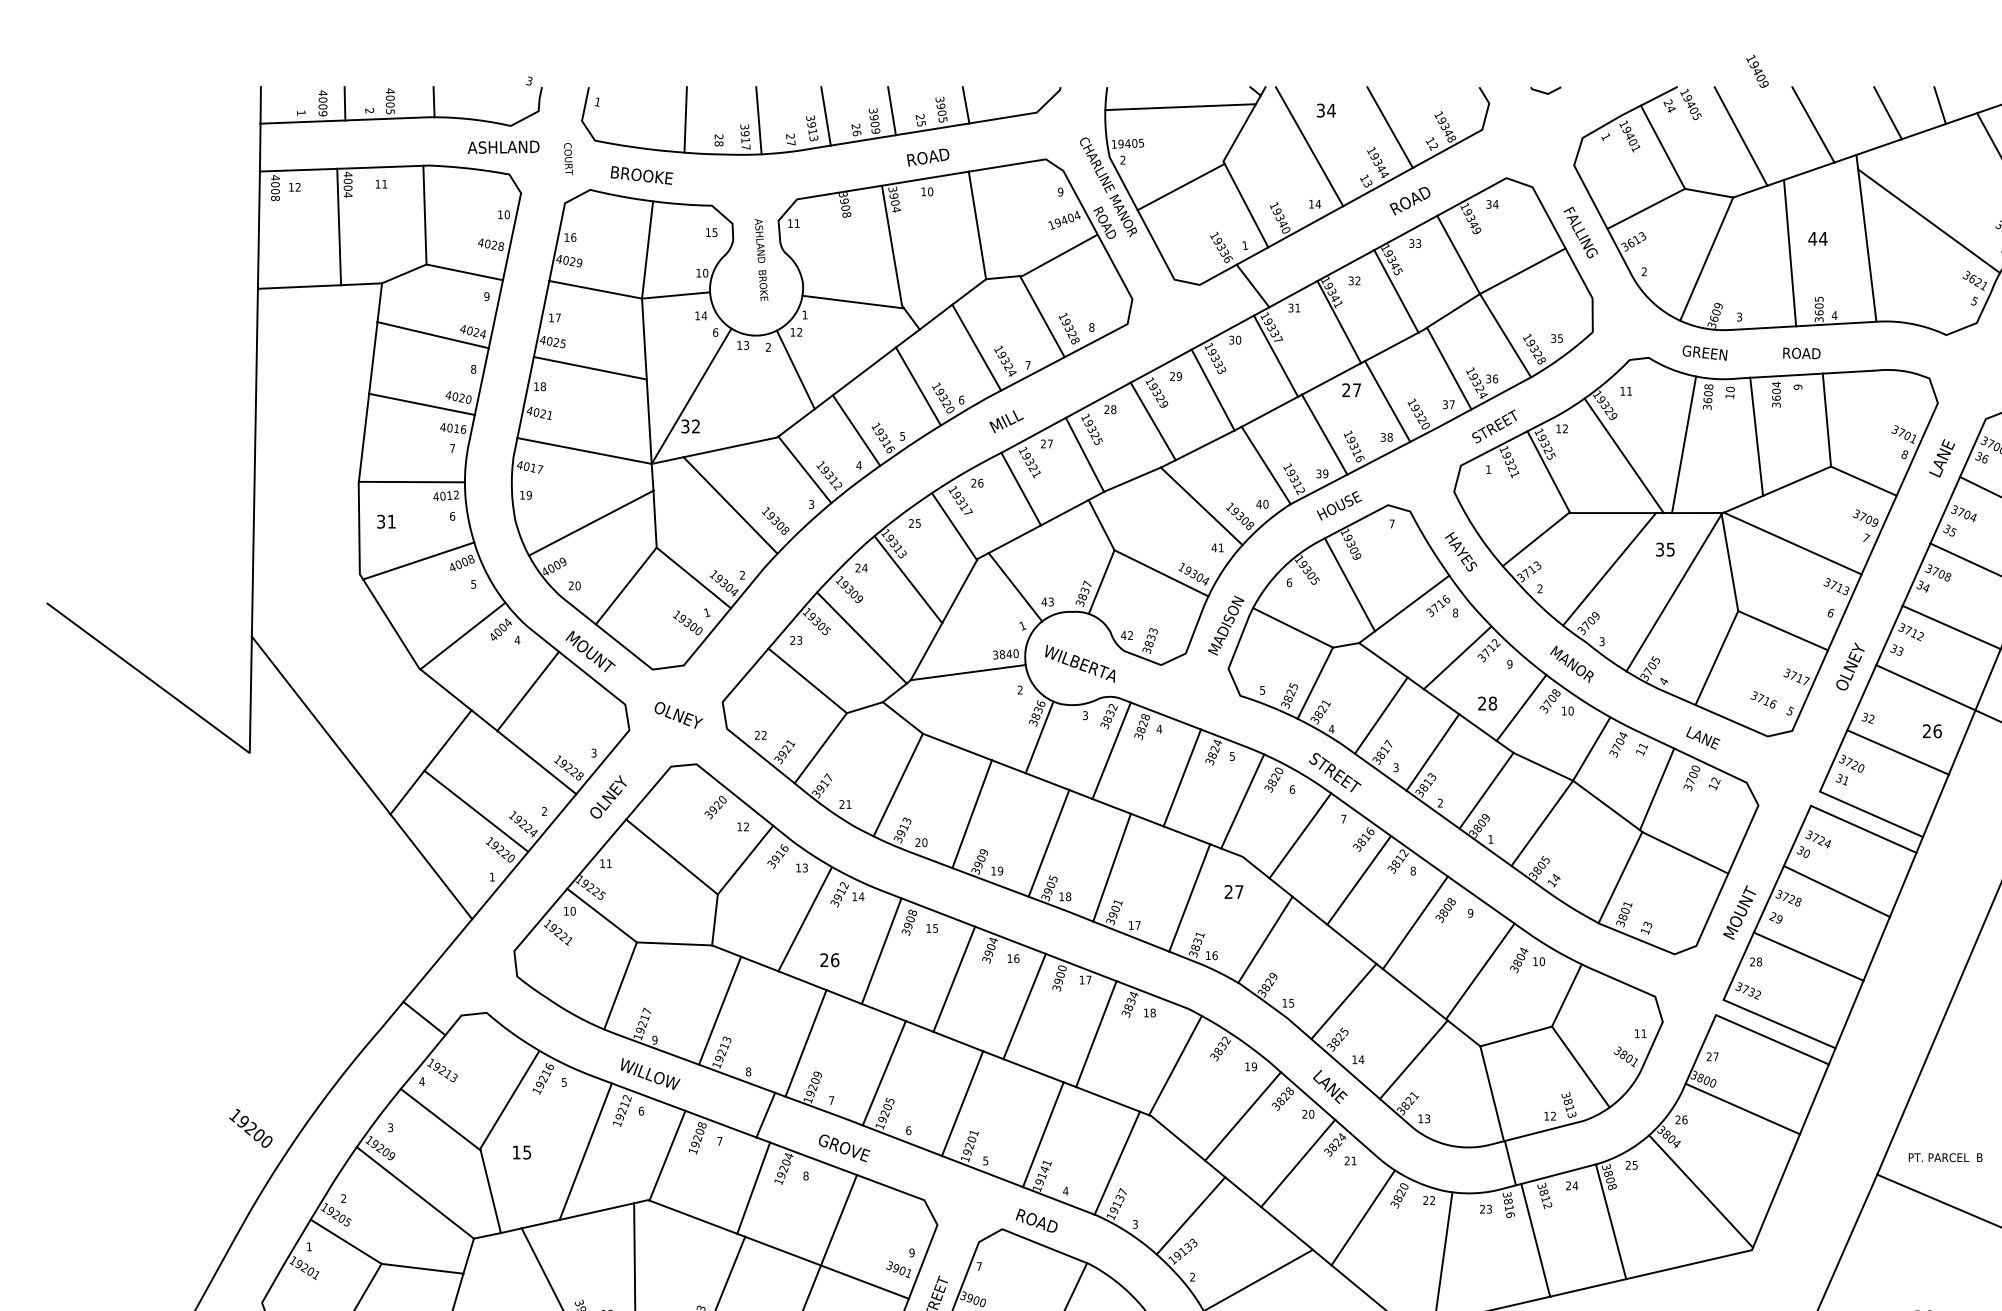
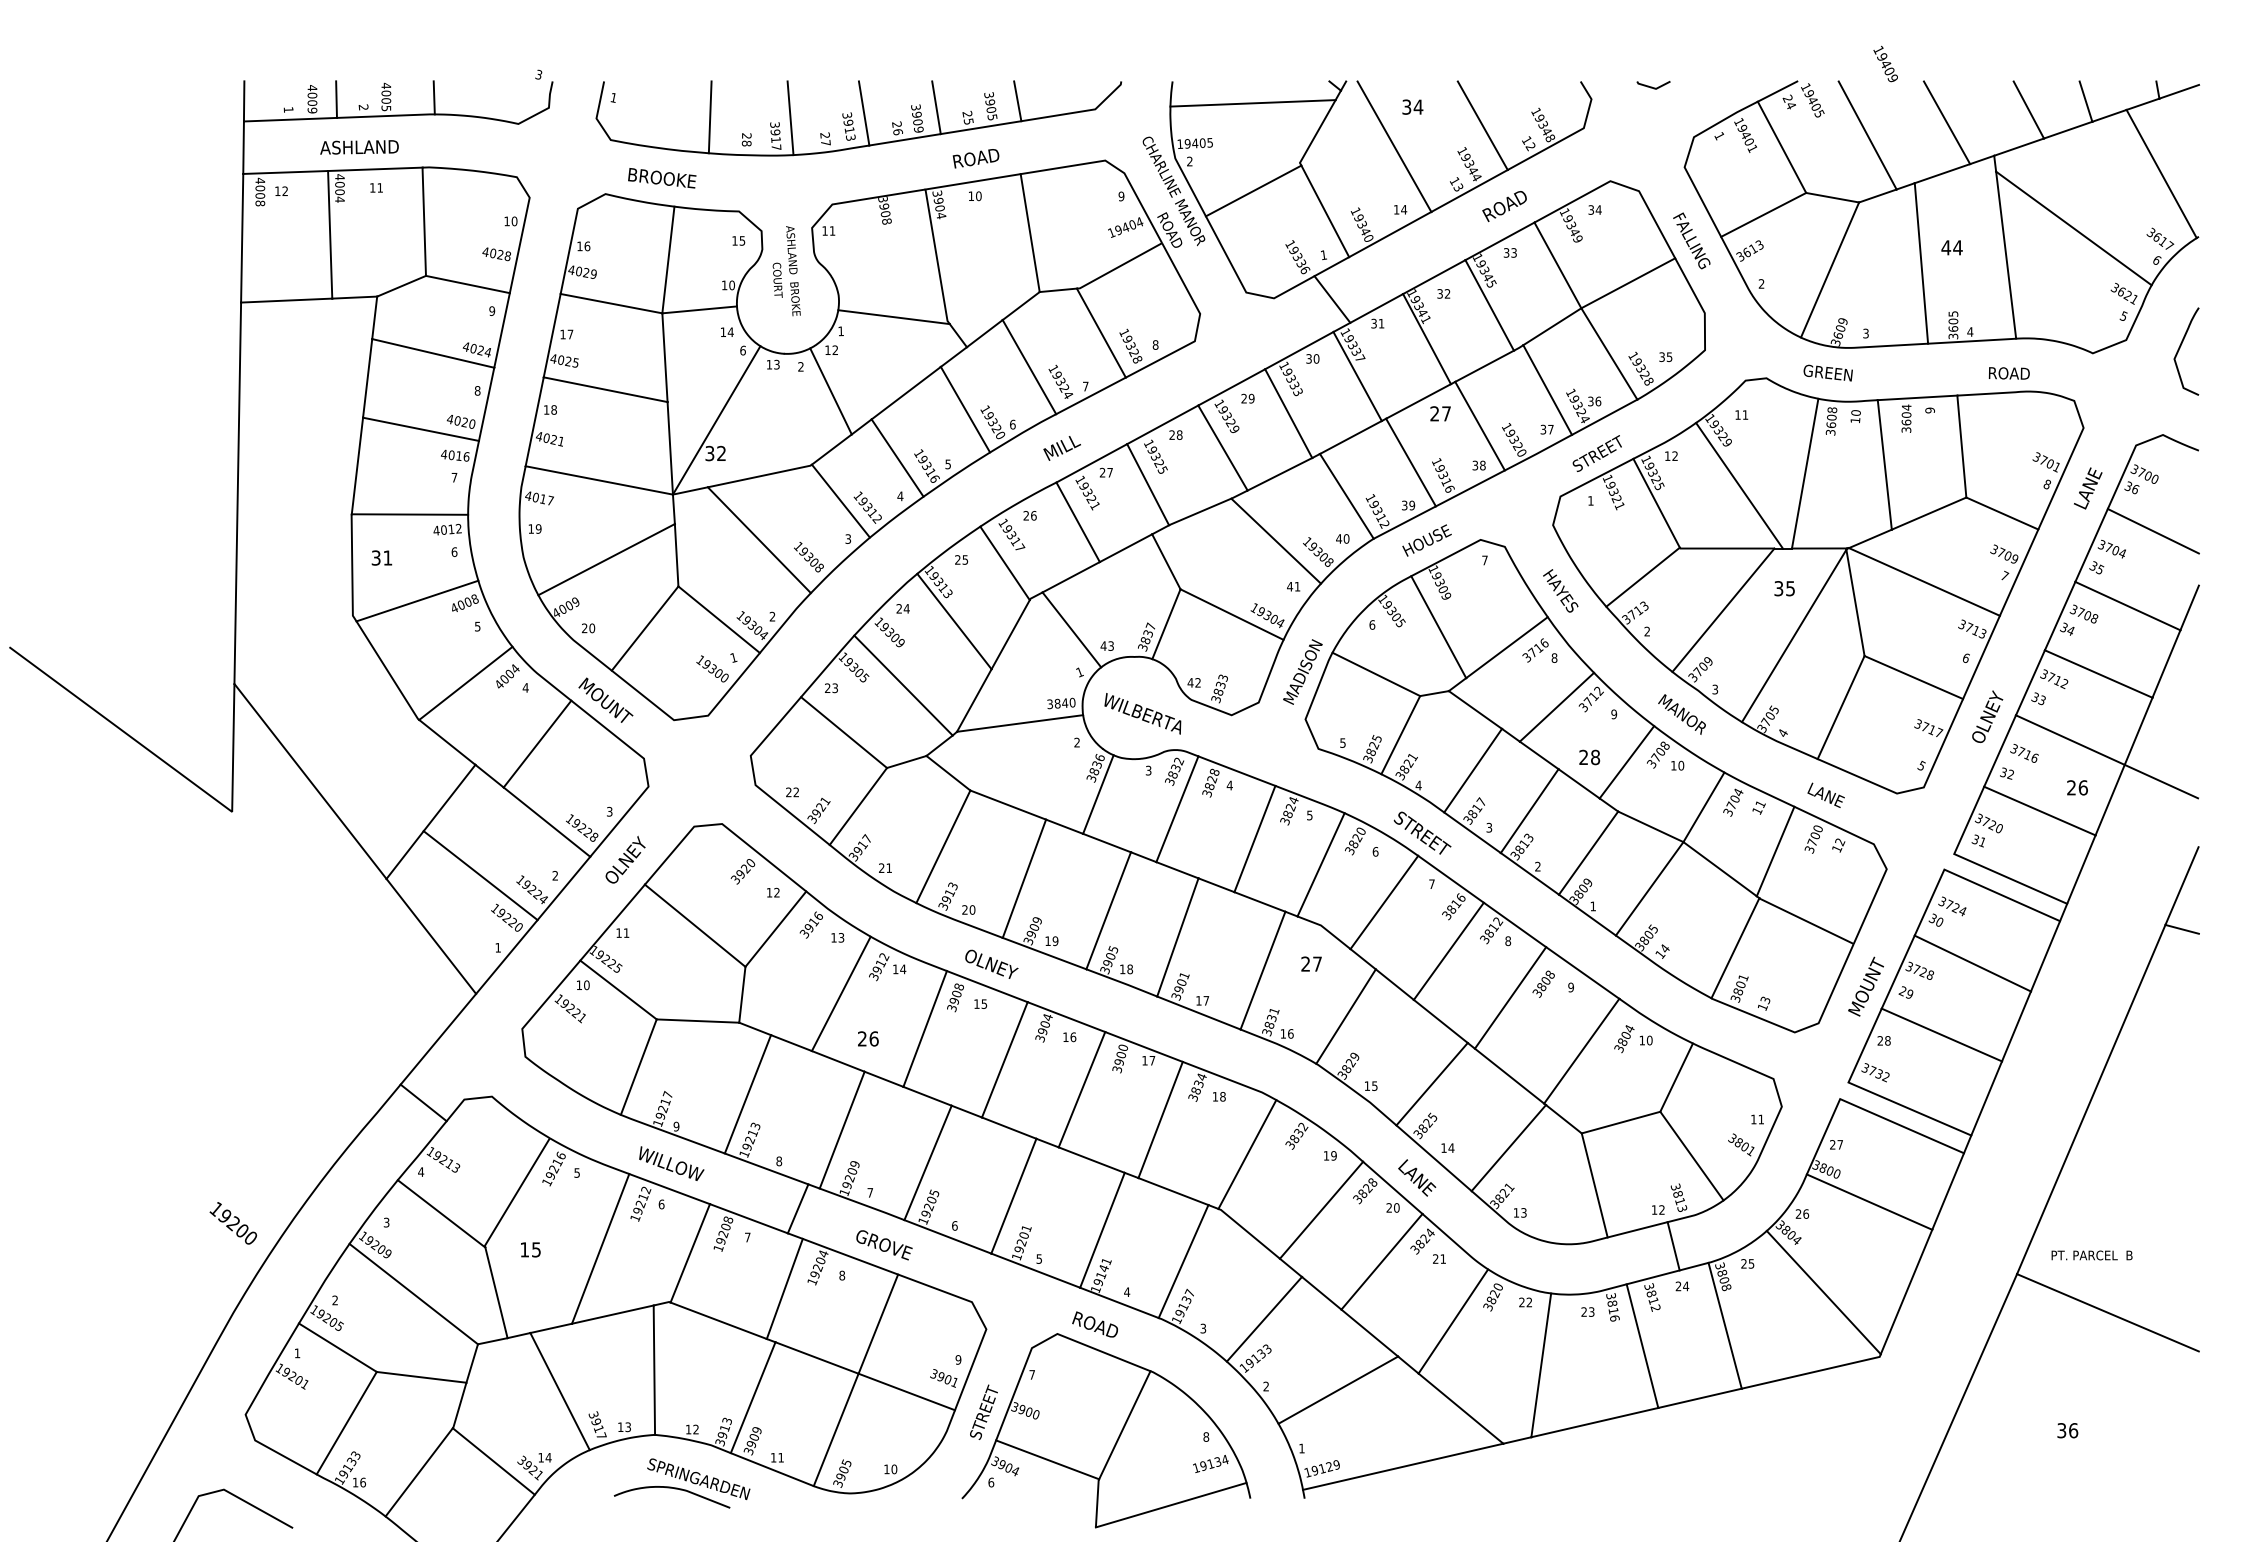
text: (503, 147) -> (359, 147), moved
text: (568, 158) -> (777, 279), moved
text: (1801, 353) -> (2008, 373), moved
text: (1763, 699) -> (2024, 753), moved
text: (678, 714) -> (991, 963), moved
line: (1510, 1163) -> (1673, 1246), moved

